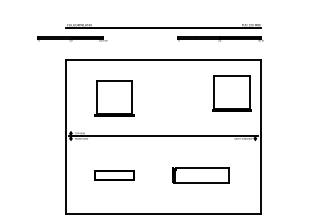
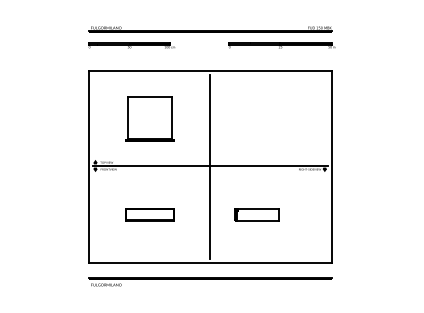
part: (72, 39) -> (131, 45), moved
part: (231, 93) -> (295, 112), removed
line: (163, 137) -> (210, 167), added
part: (200, 175) -> (256, 214), size x0.62

